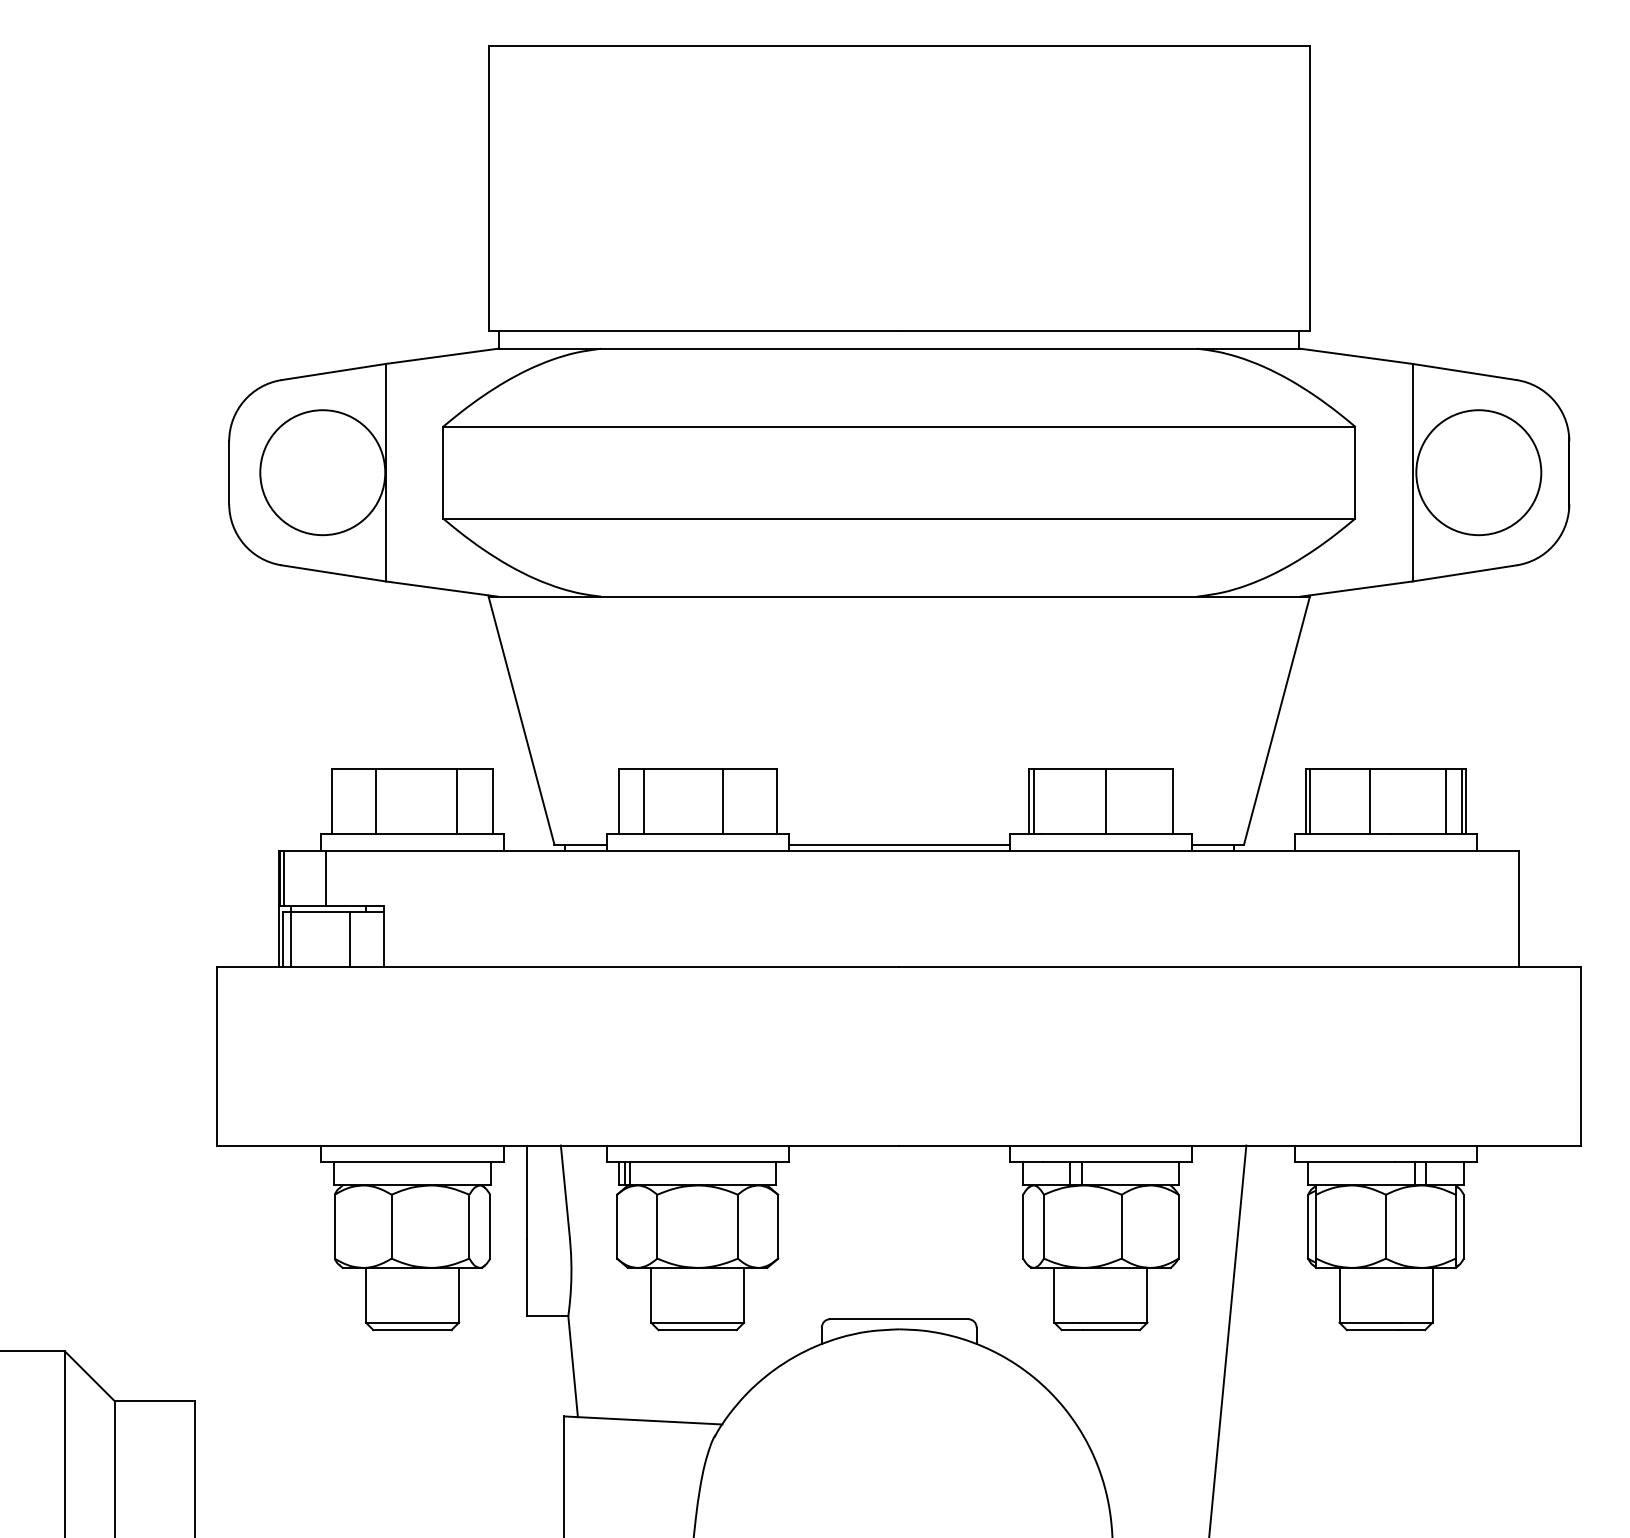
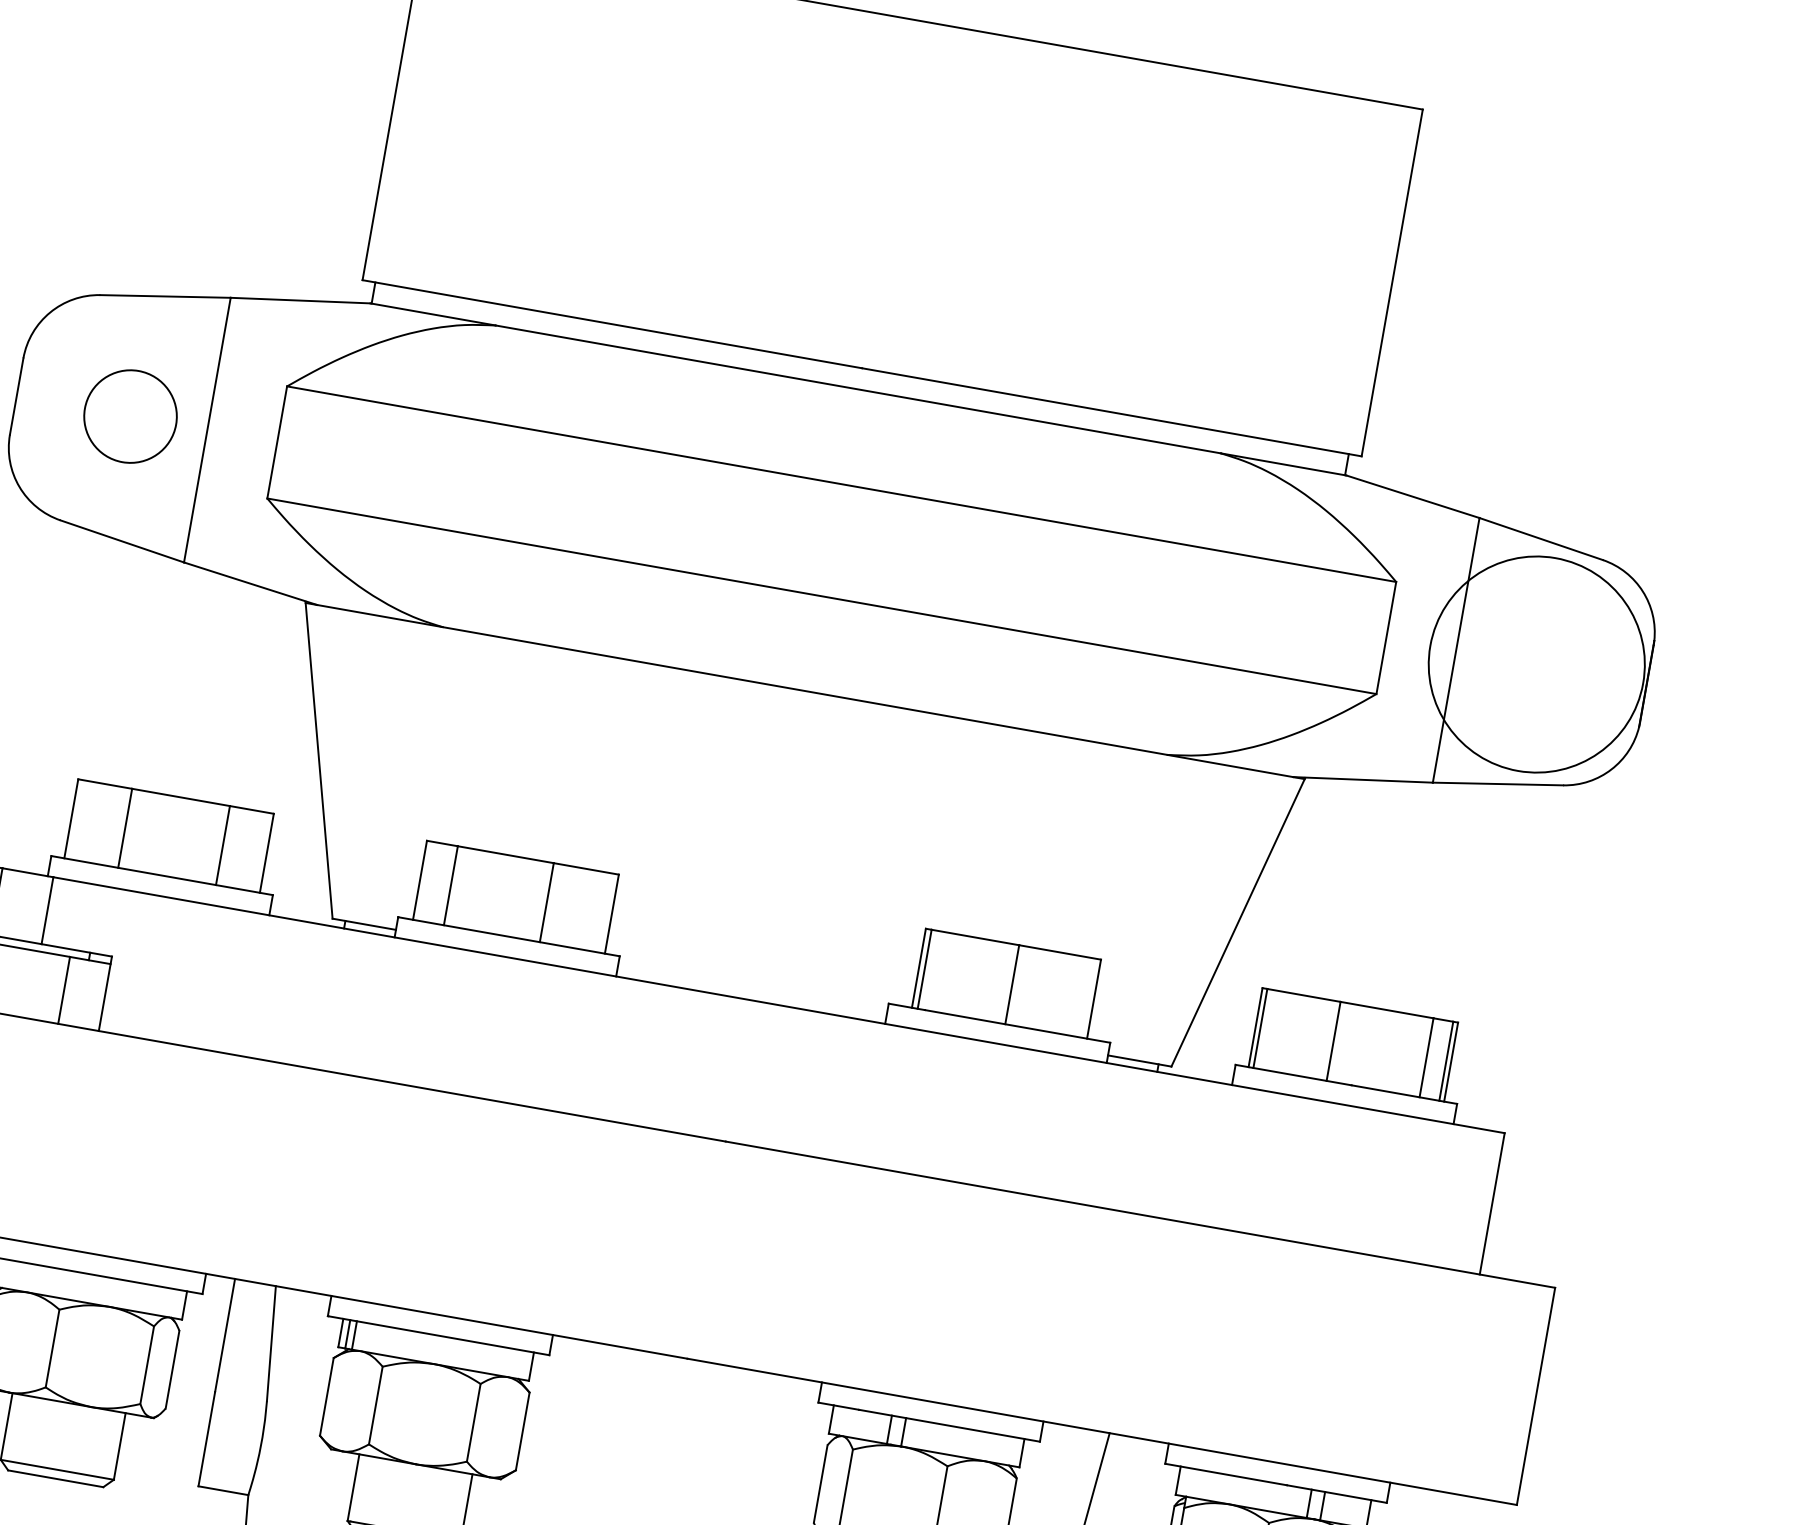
circle: (322, 472) -> (130, 416), size x0.6
circle: (1478, 472) -> (1536, 664), size x1.4
line: (898, 844) -> (751, 992), removed

